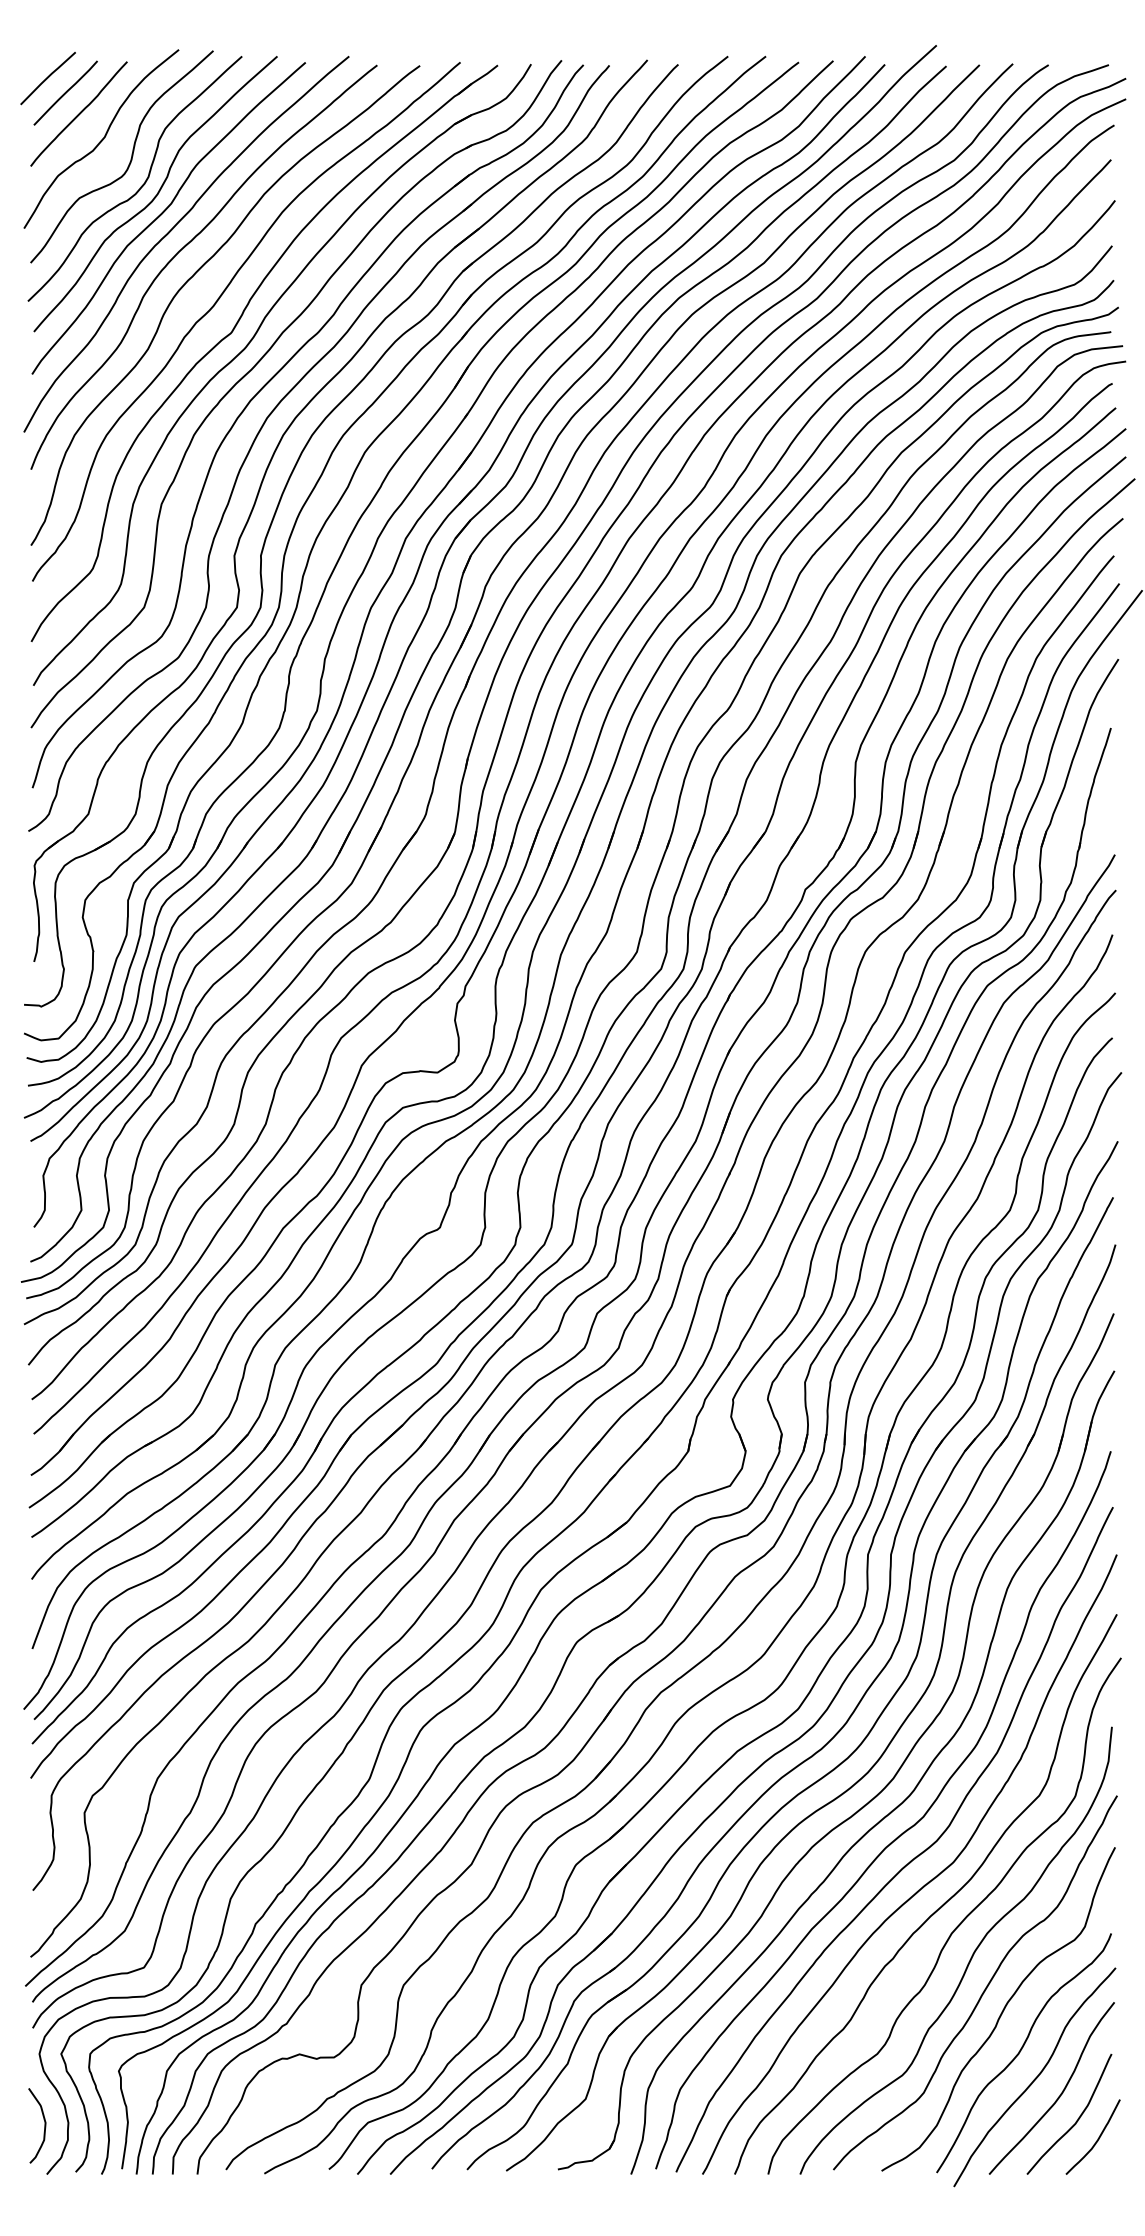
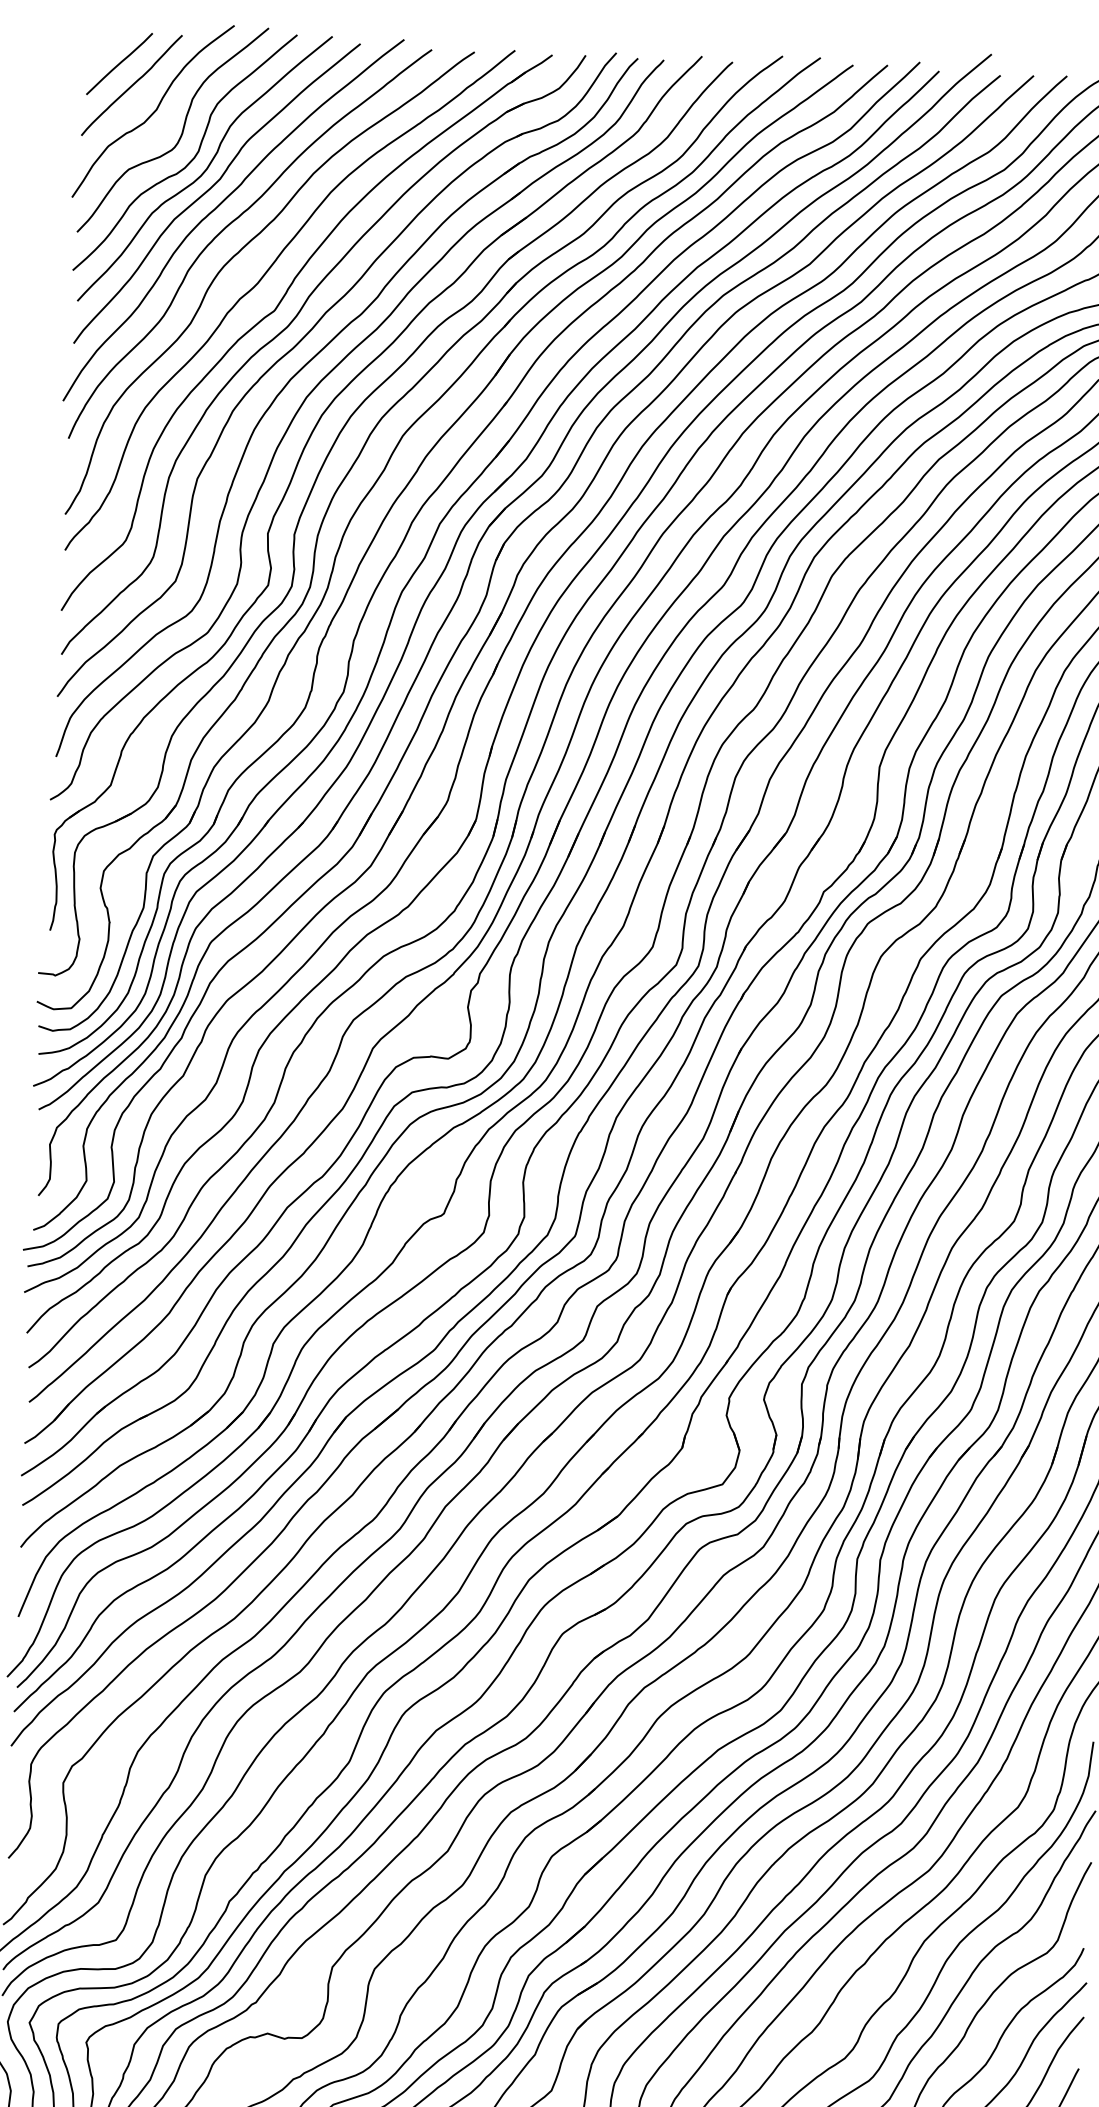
line: (47, 78) -> (101, 48), removed

